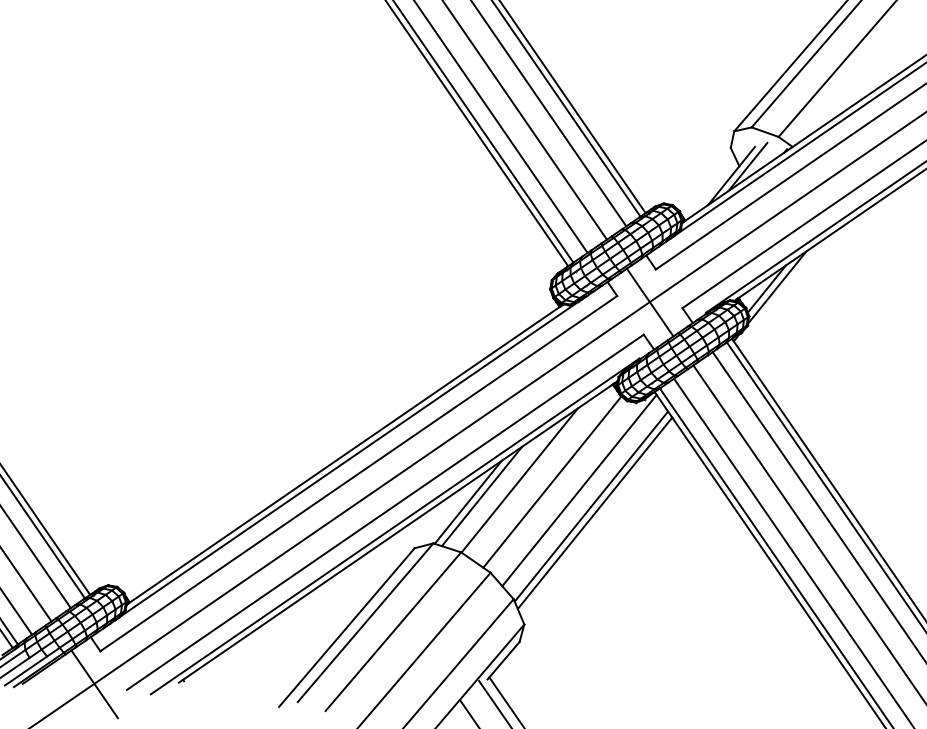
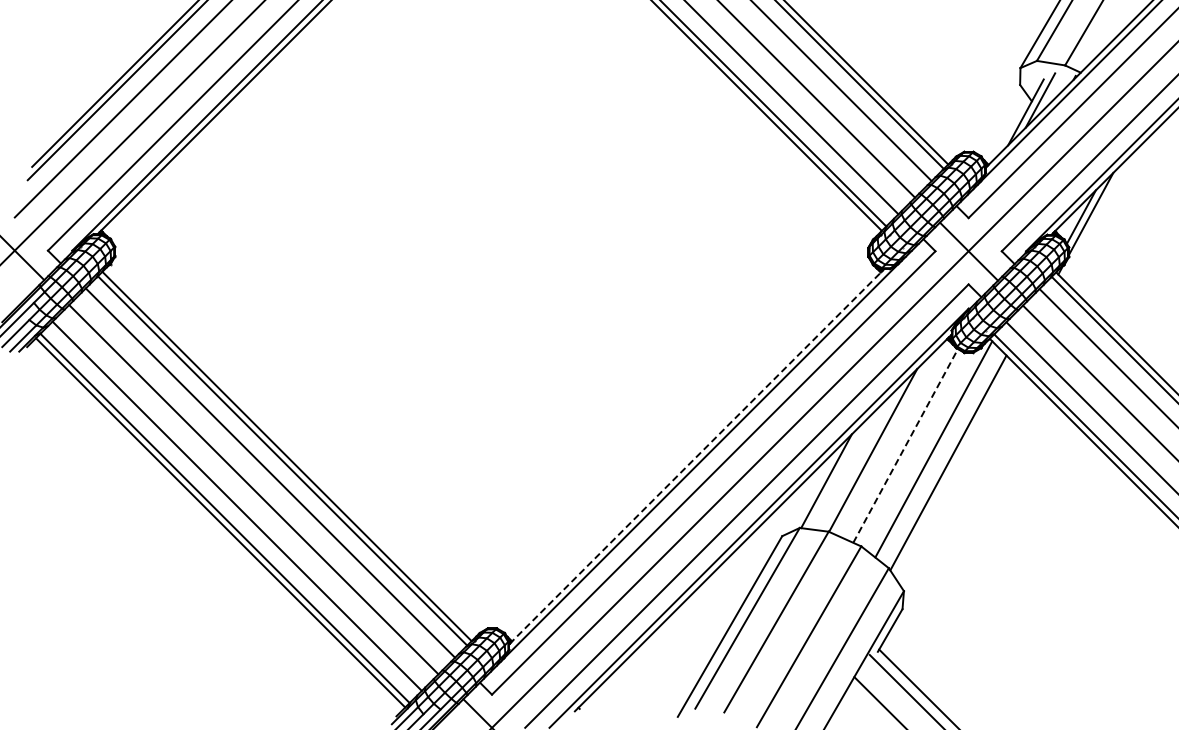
line: (345, 454) -> (697, 456), solid -> dashed
line: (552, 481) -> (905, 445), solid -> dashed
line: (481, 495) -> (838, 472), removed
line: (594, 512) -> (952, 468), removed

